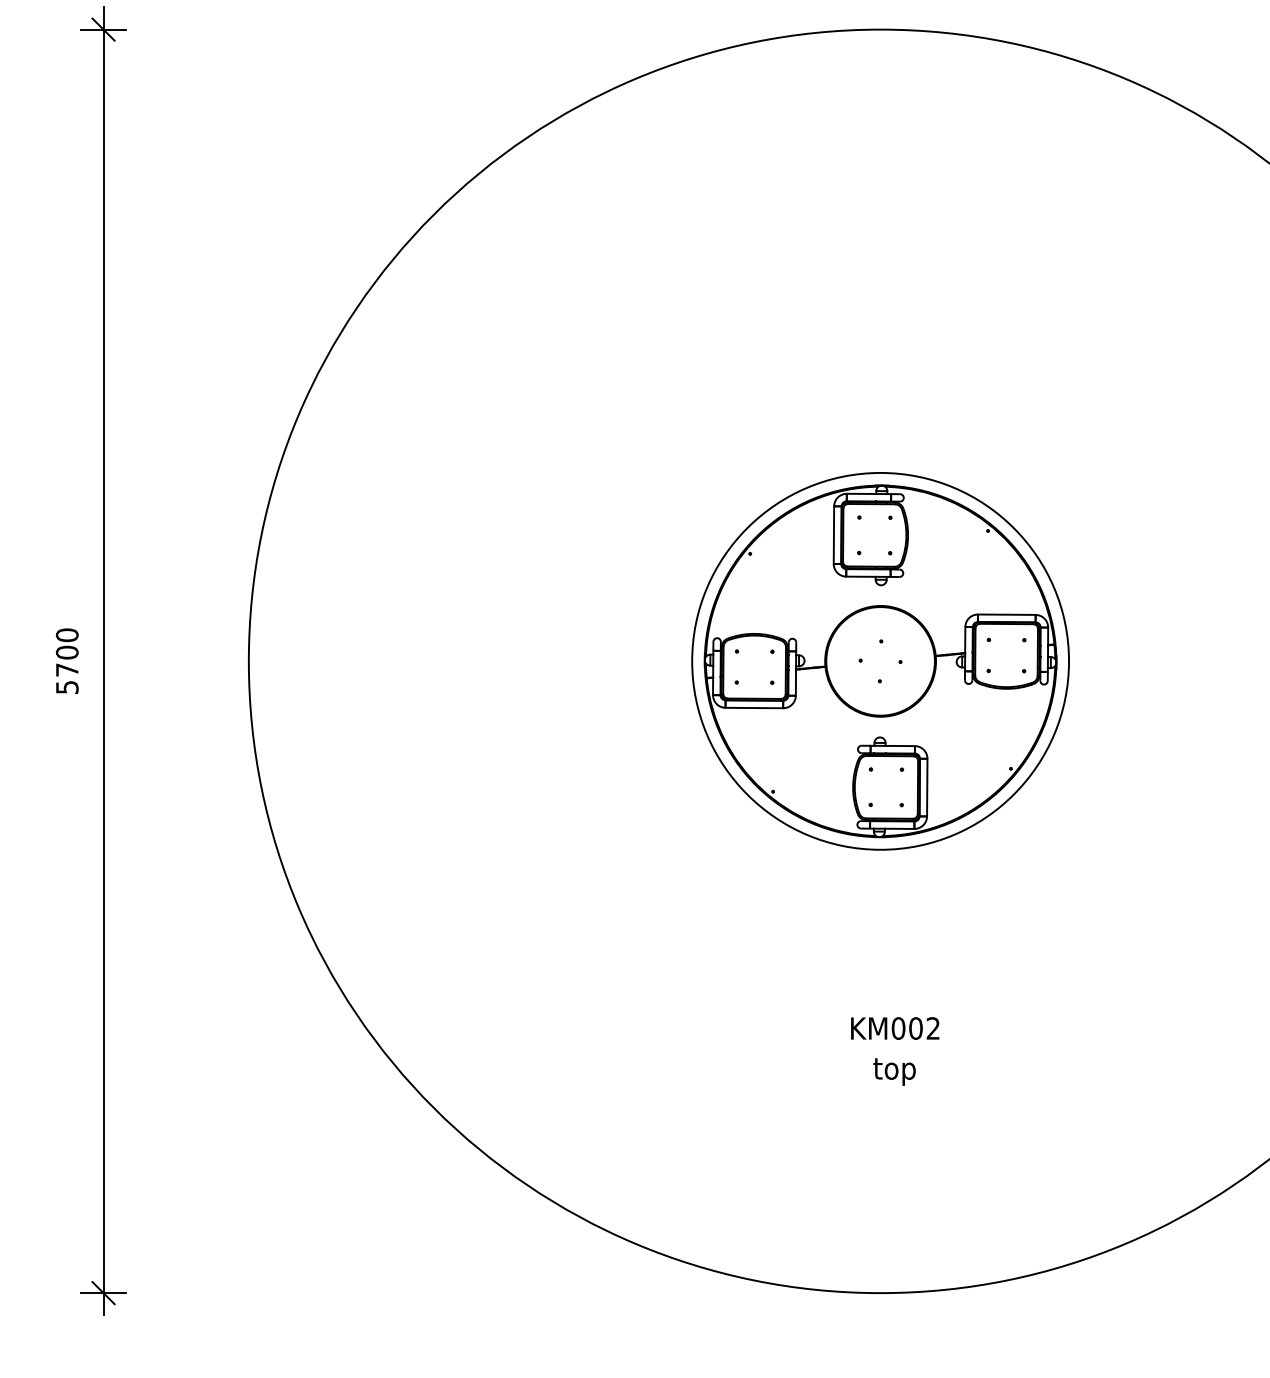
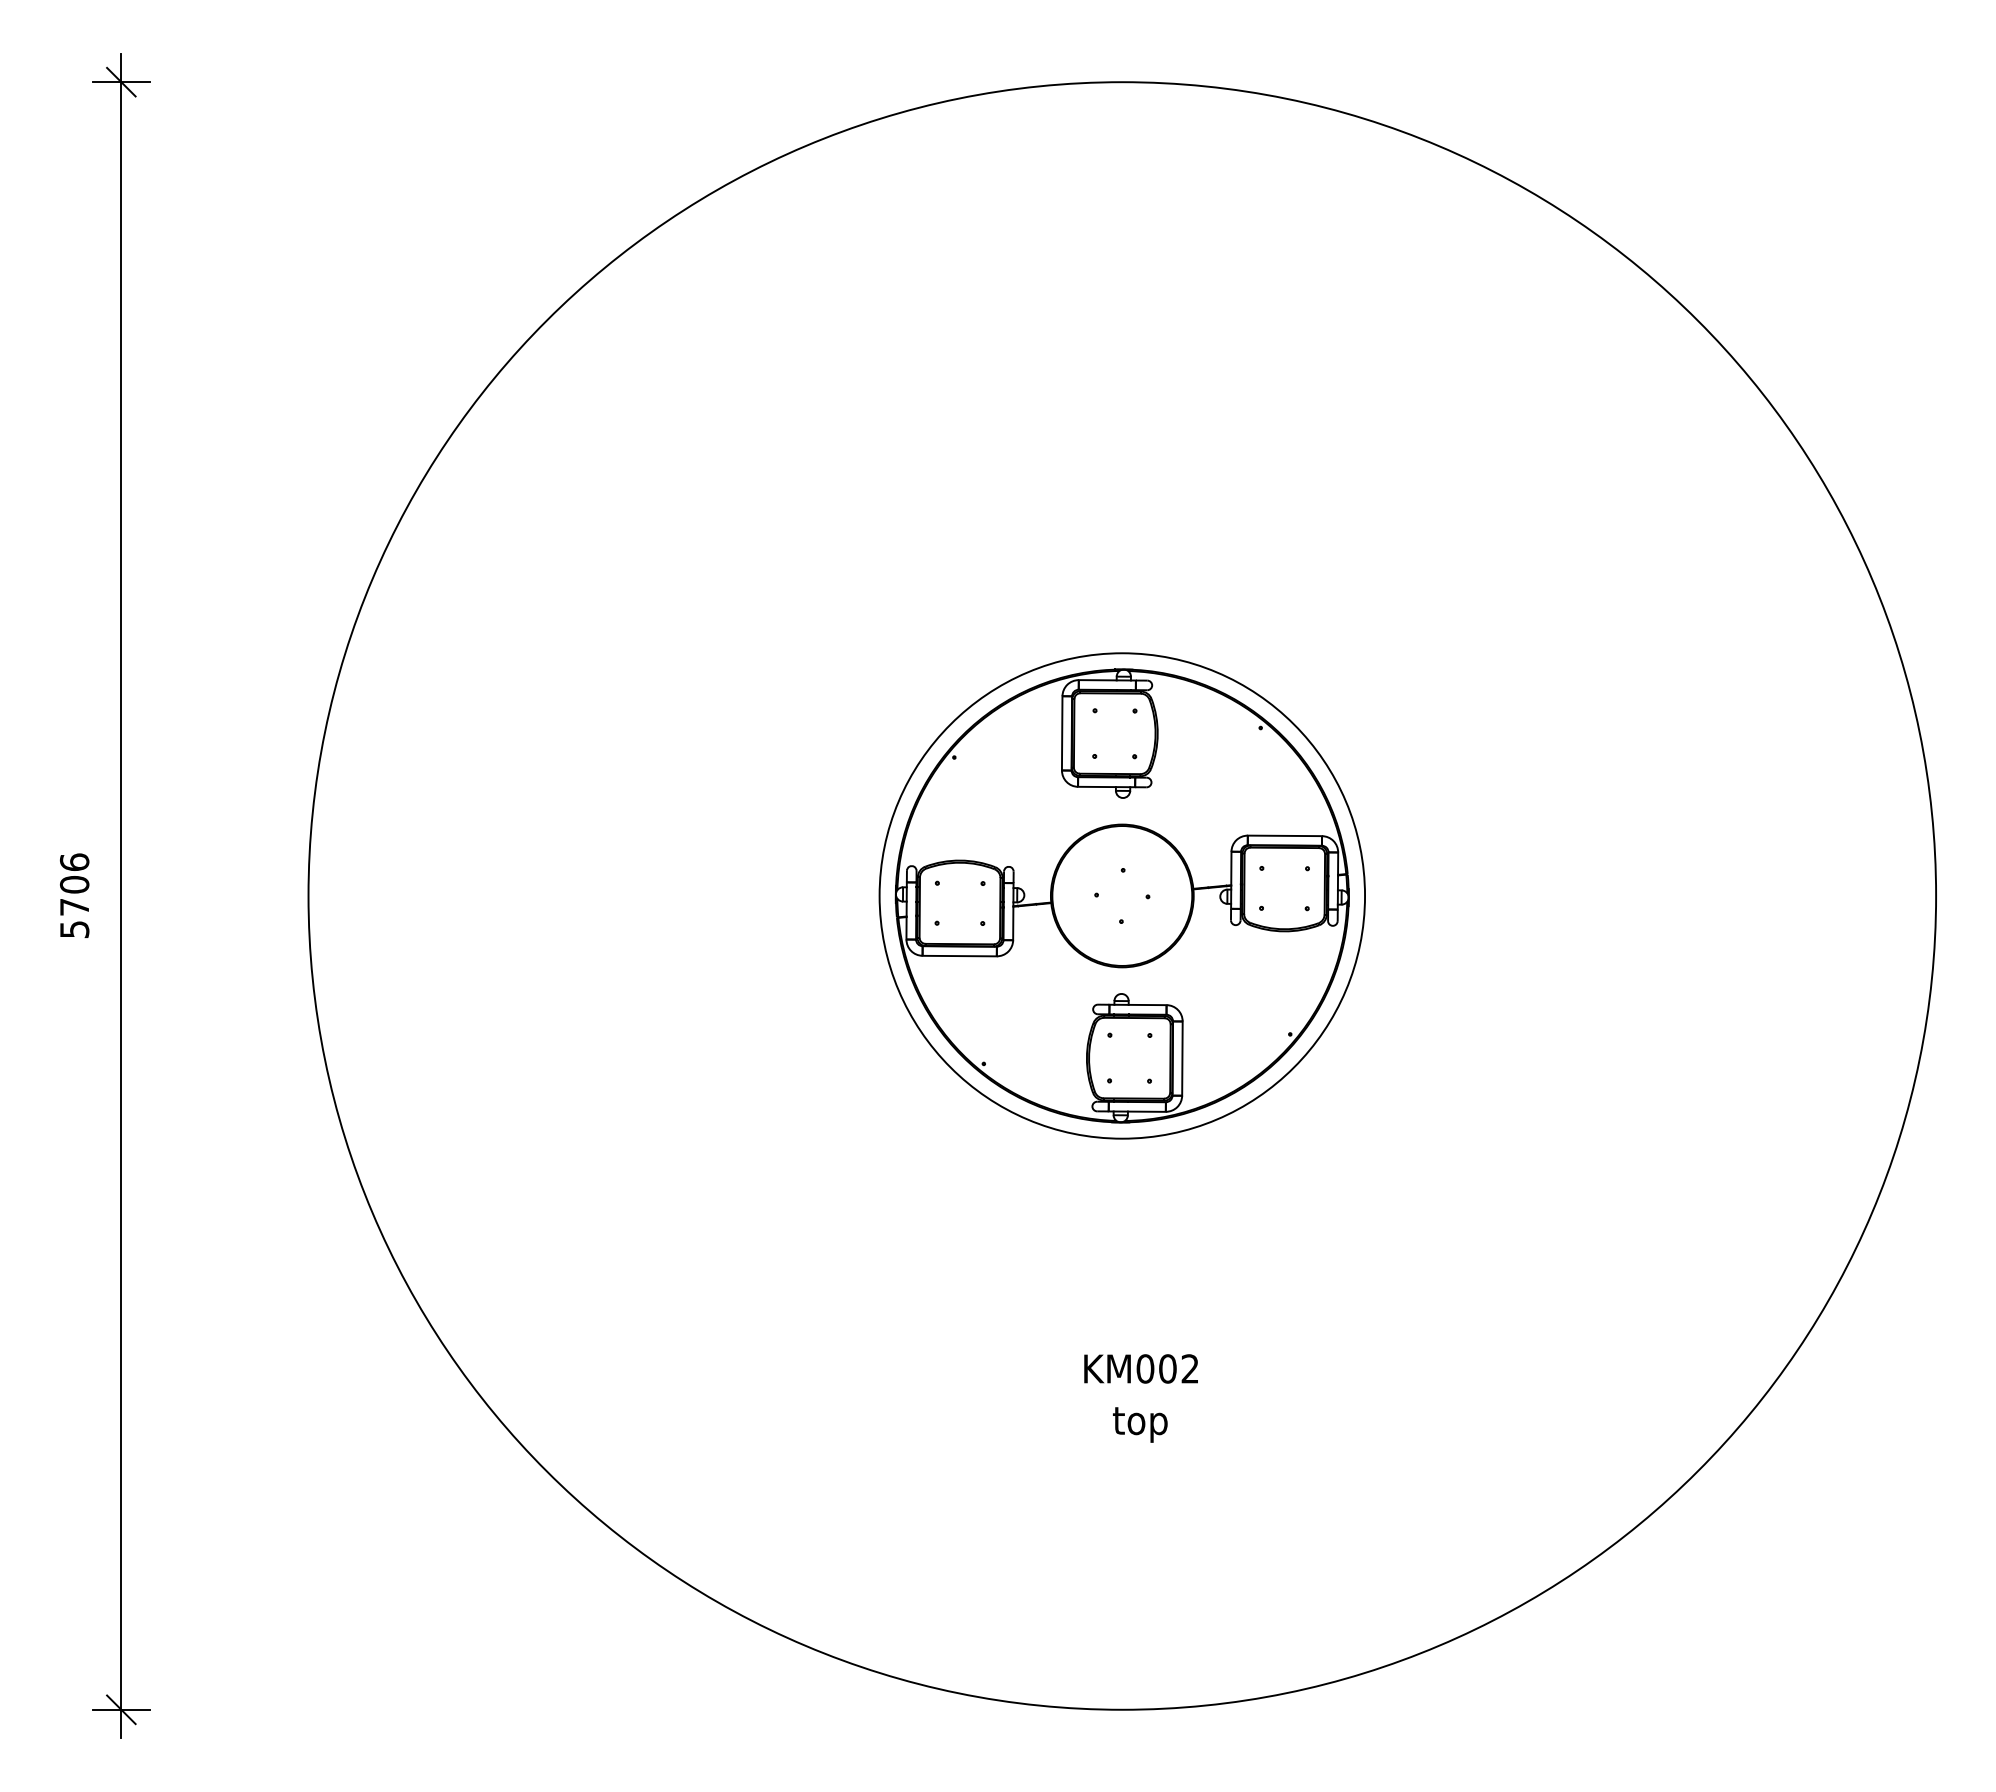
text: (67, 635) -> (74, 862), 5700 -> 5706

